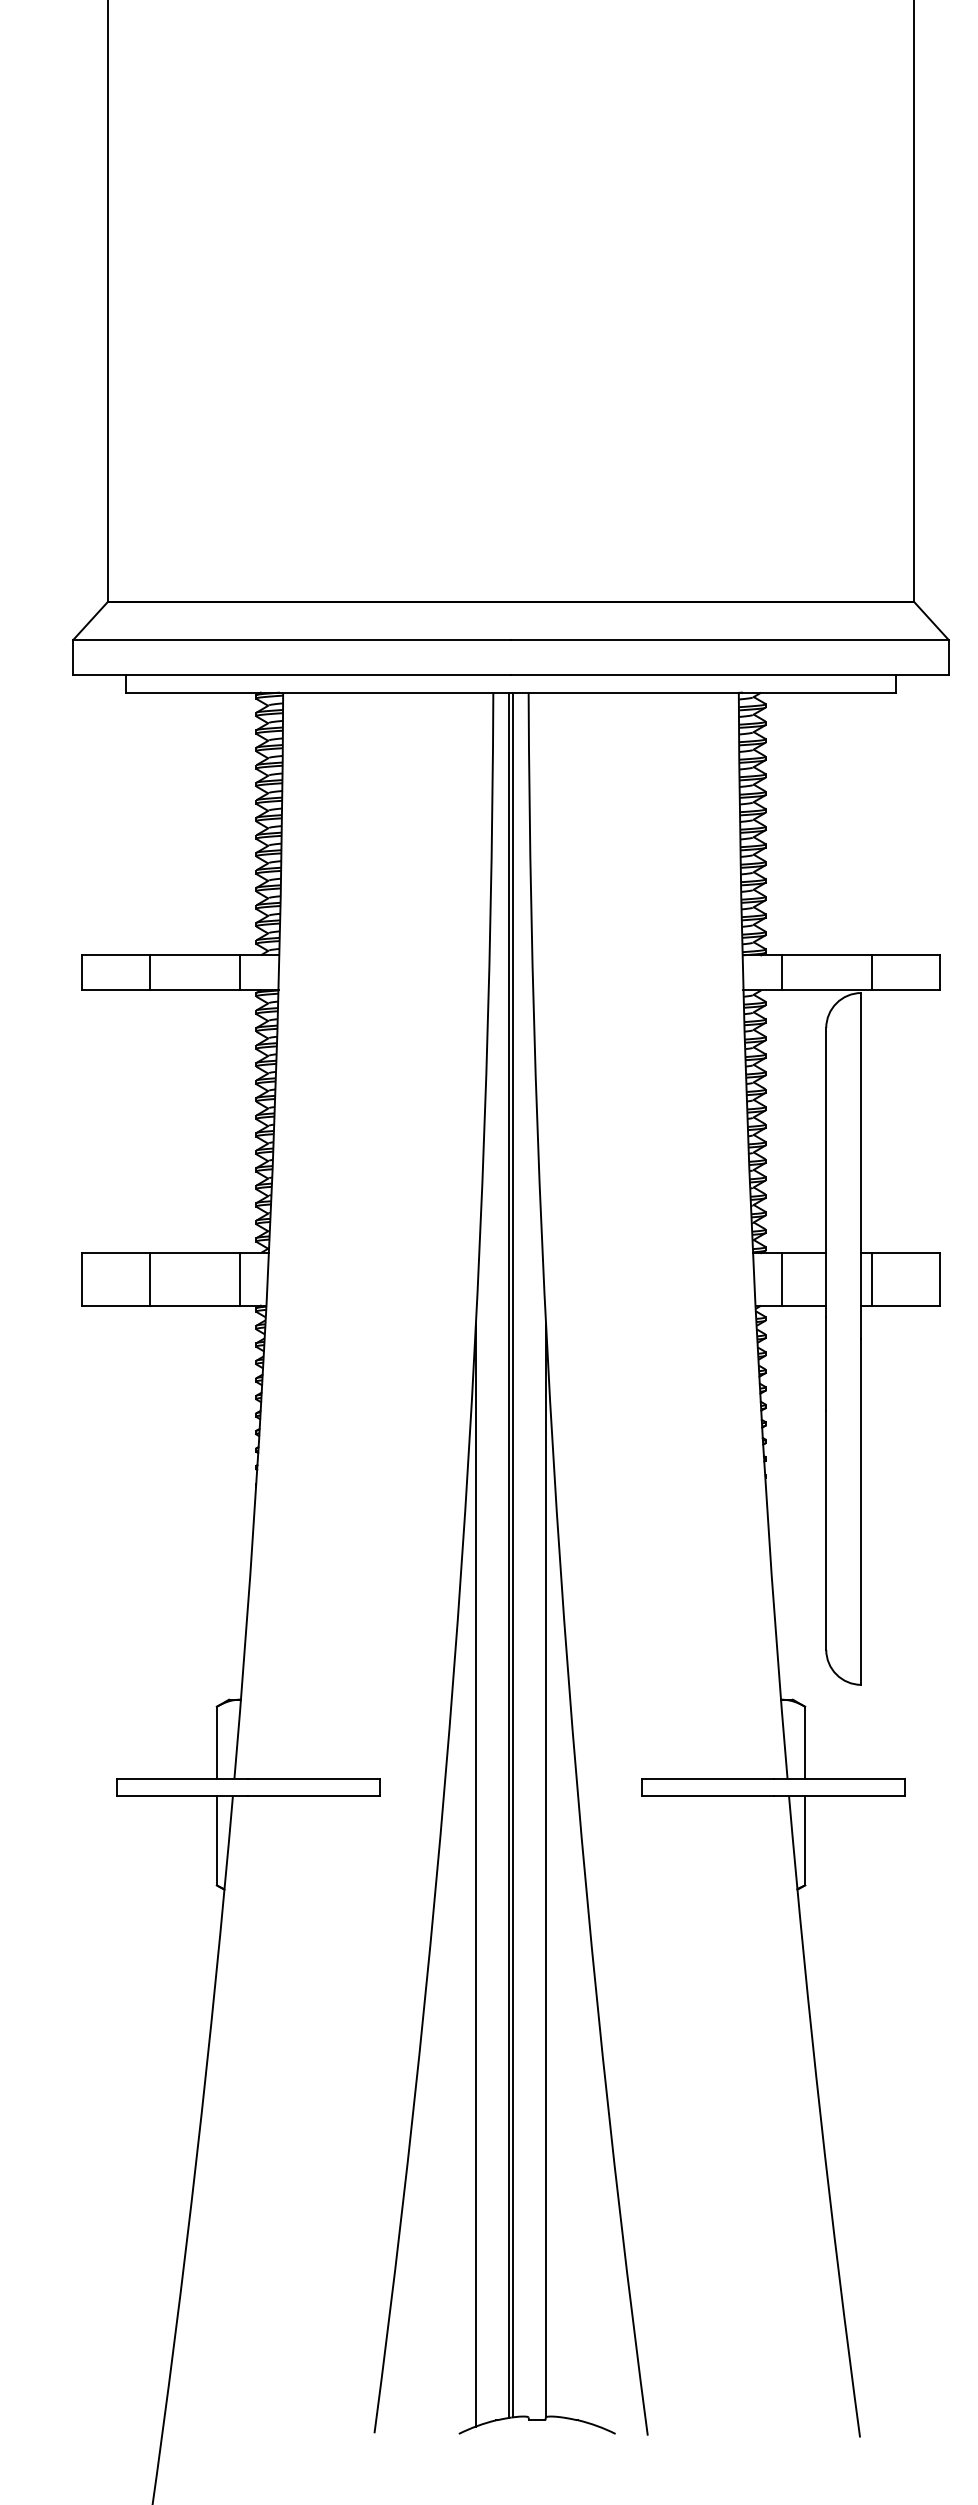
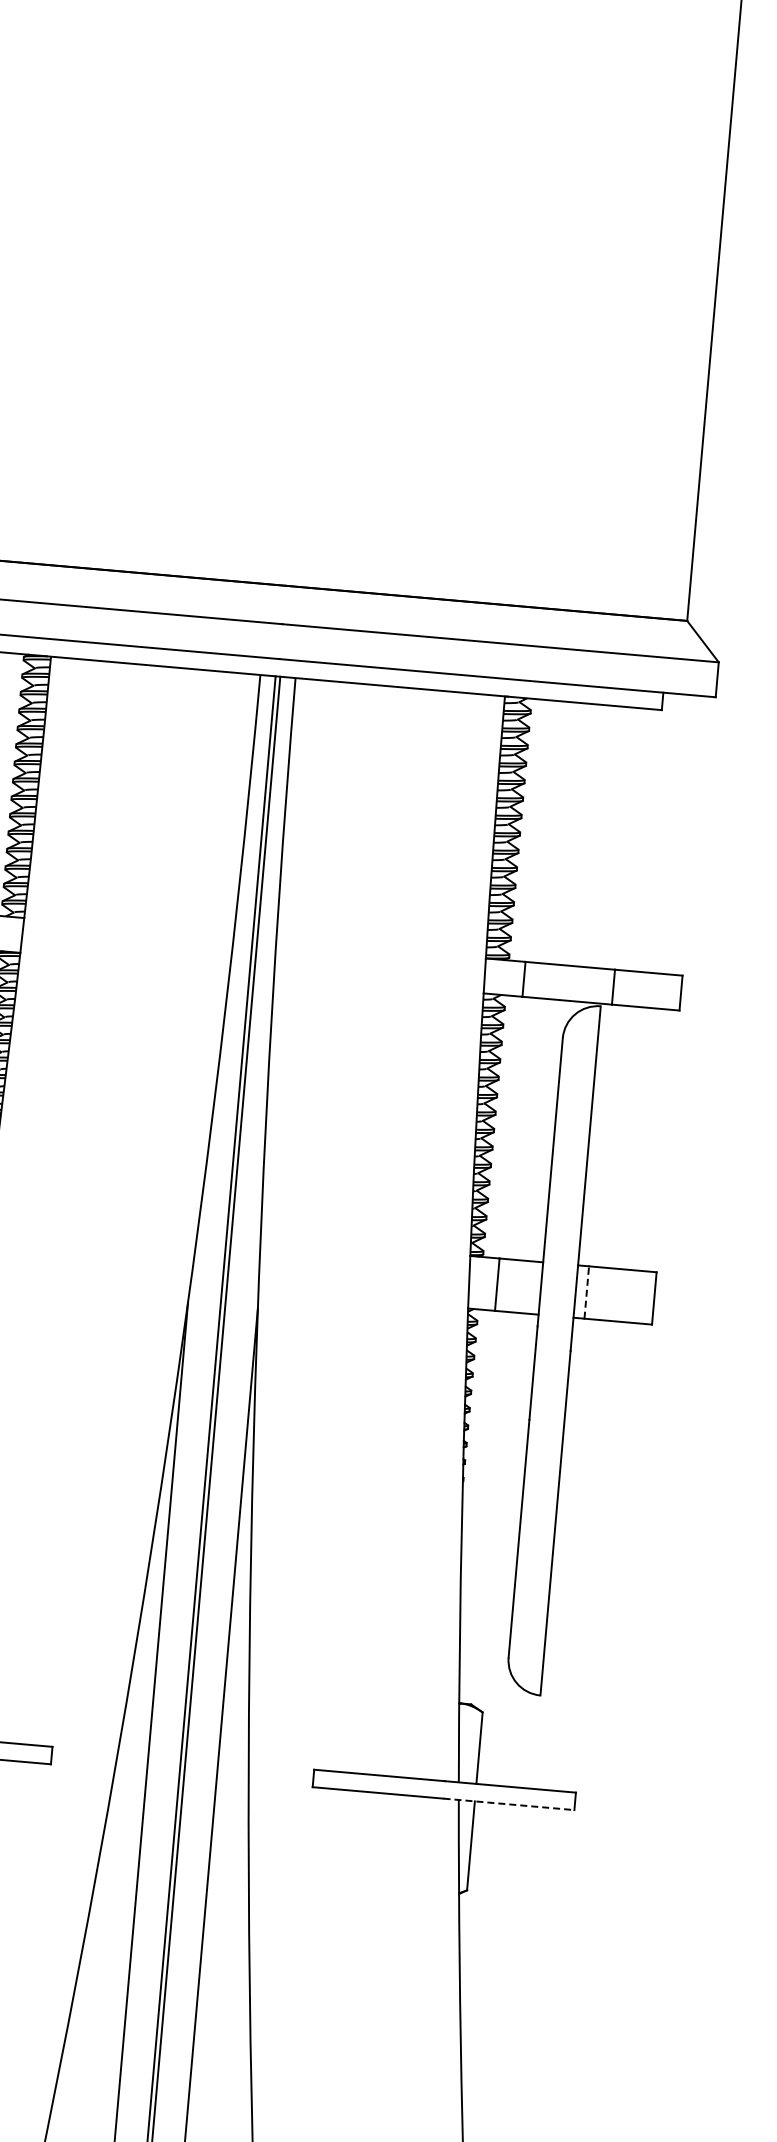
line: (872, 1278) -> (587, 1291), solid -> dashed
line: (839, 1796) -> (509, 1804), solid -> dashed

